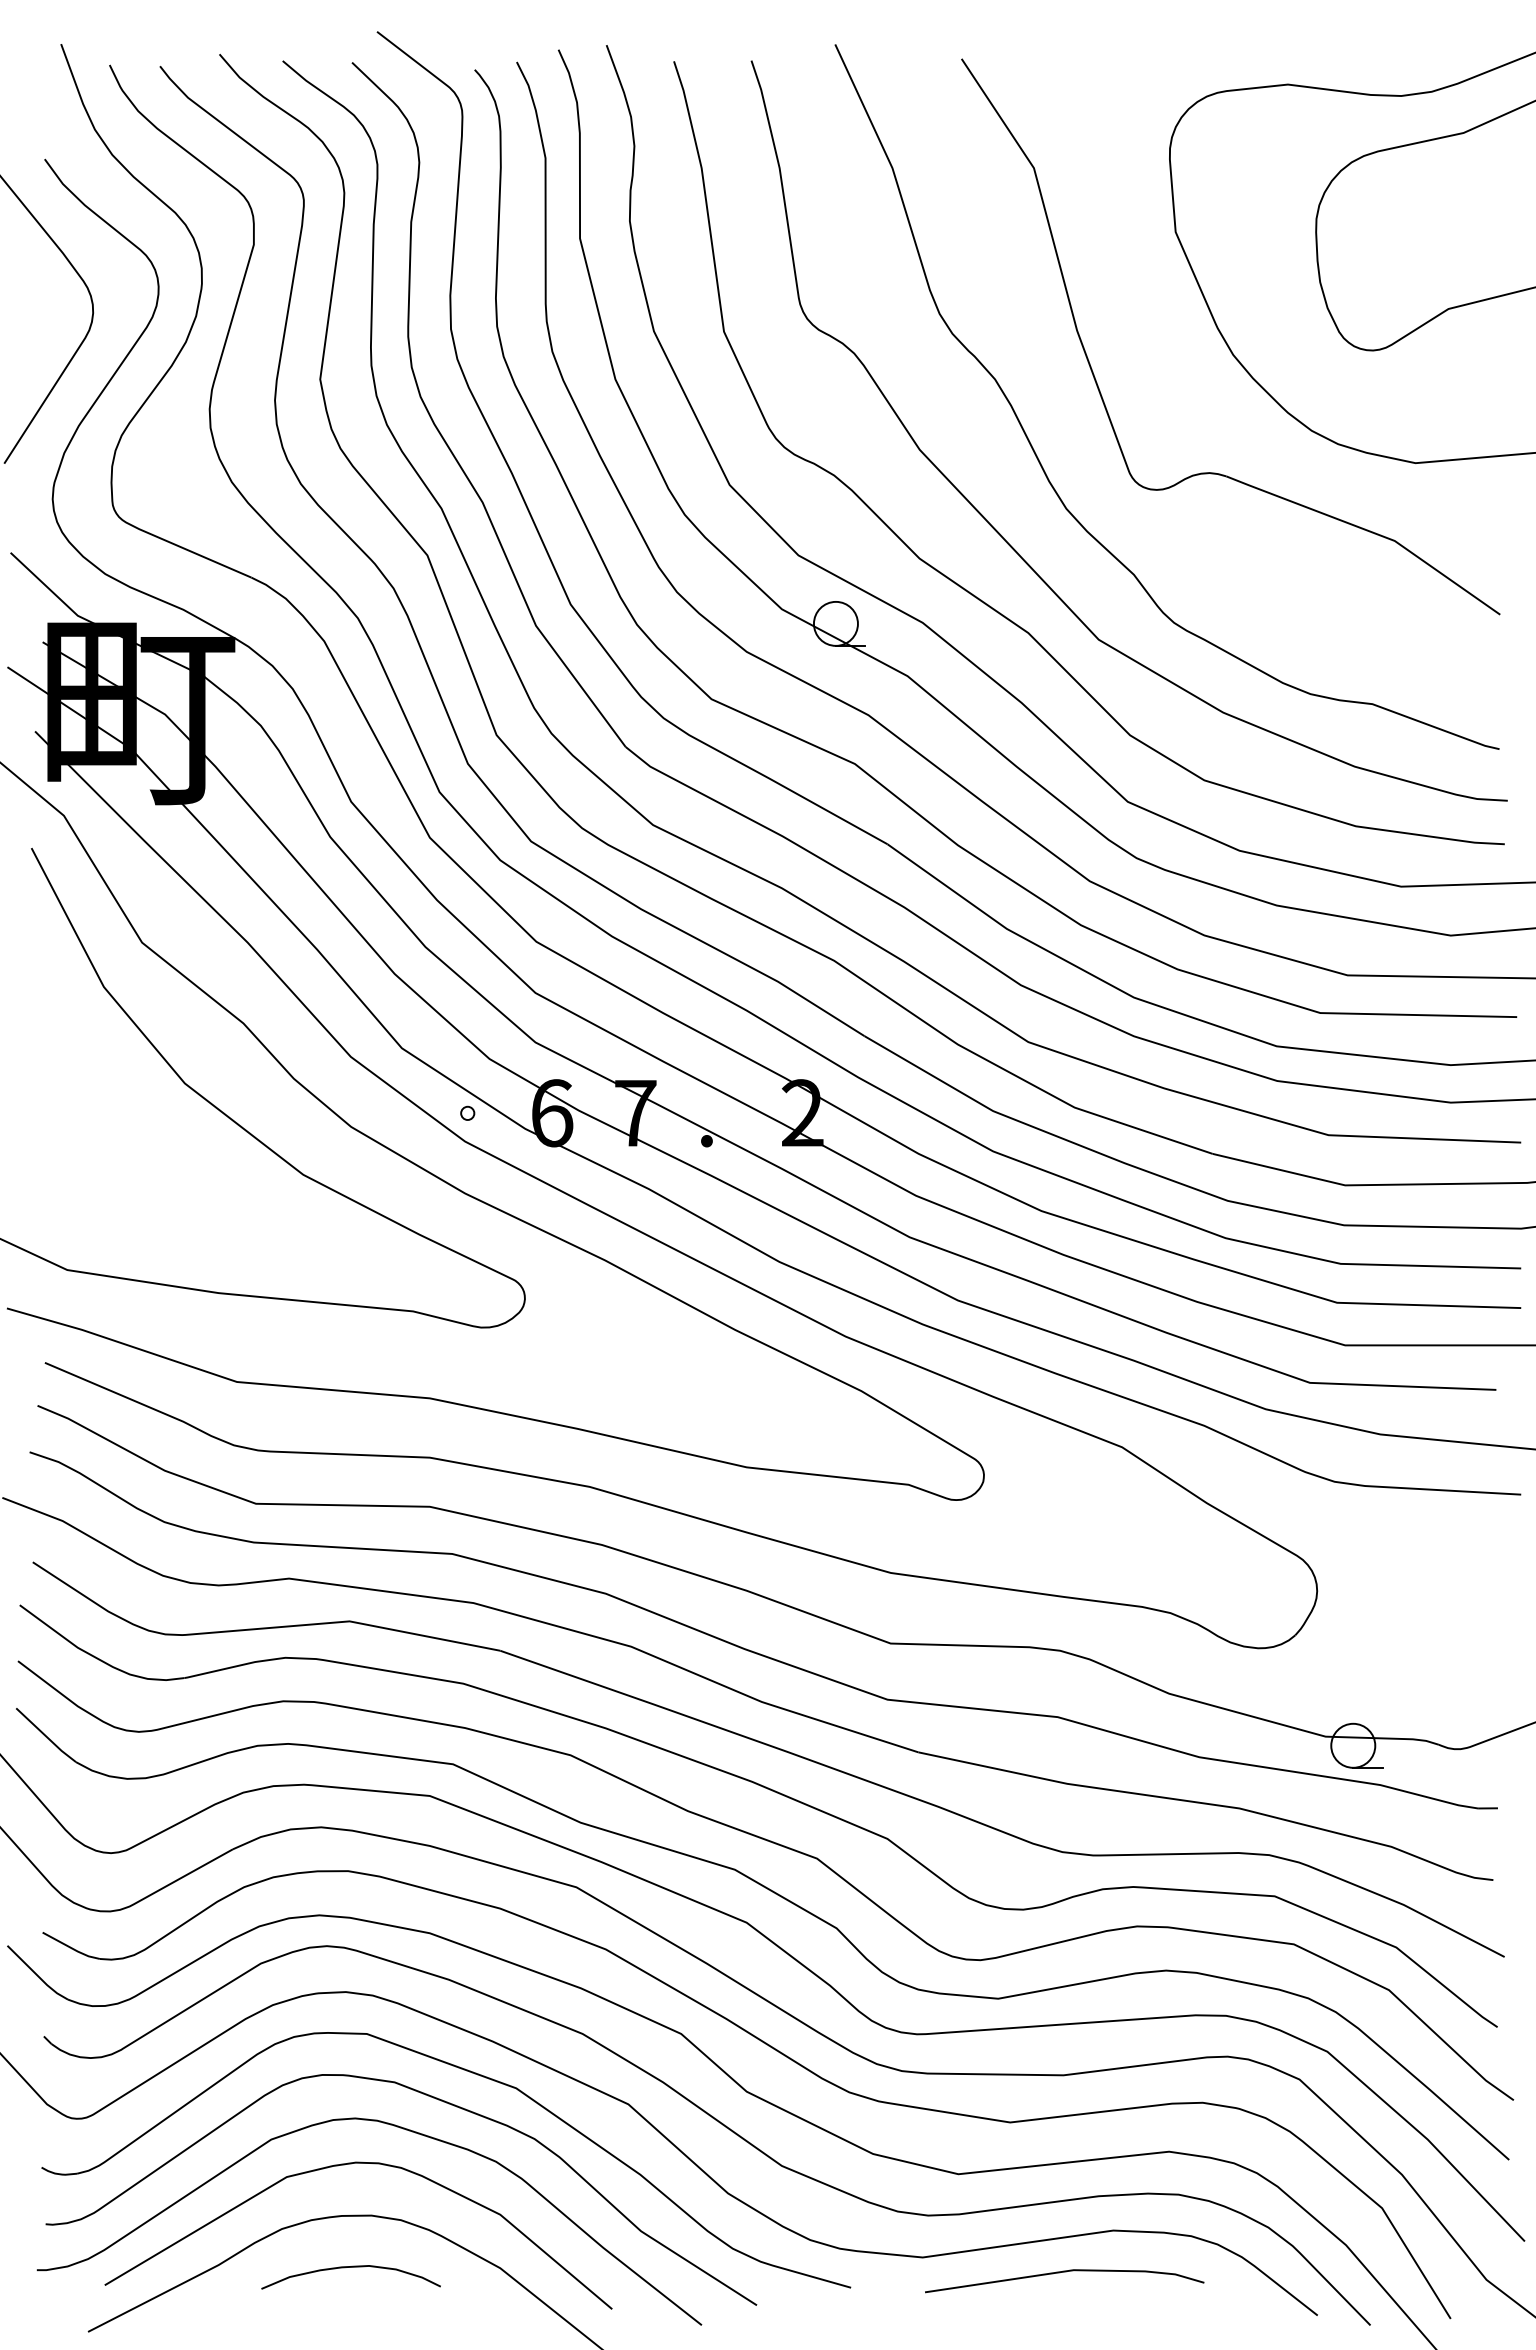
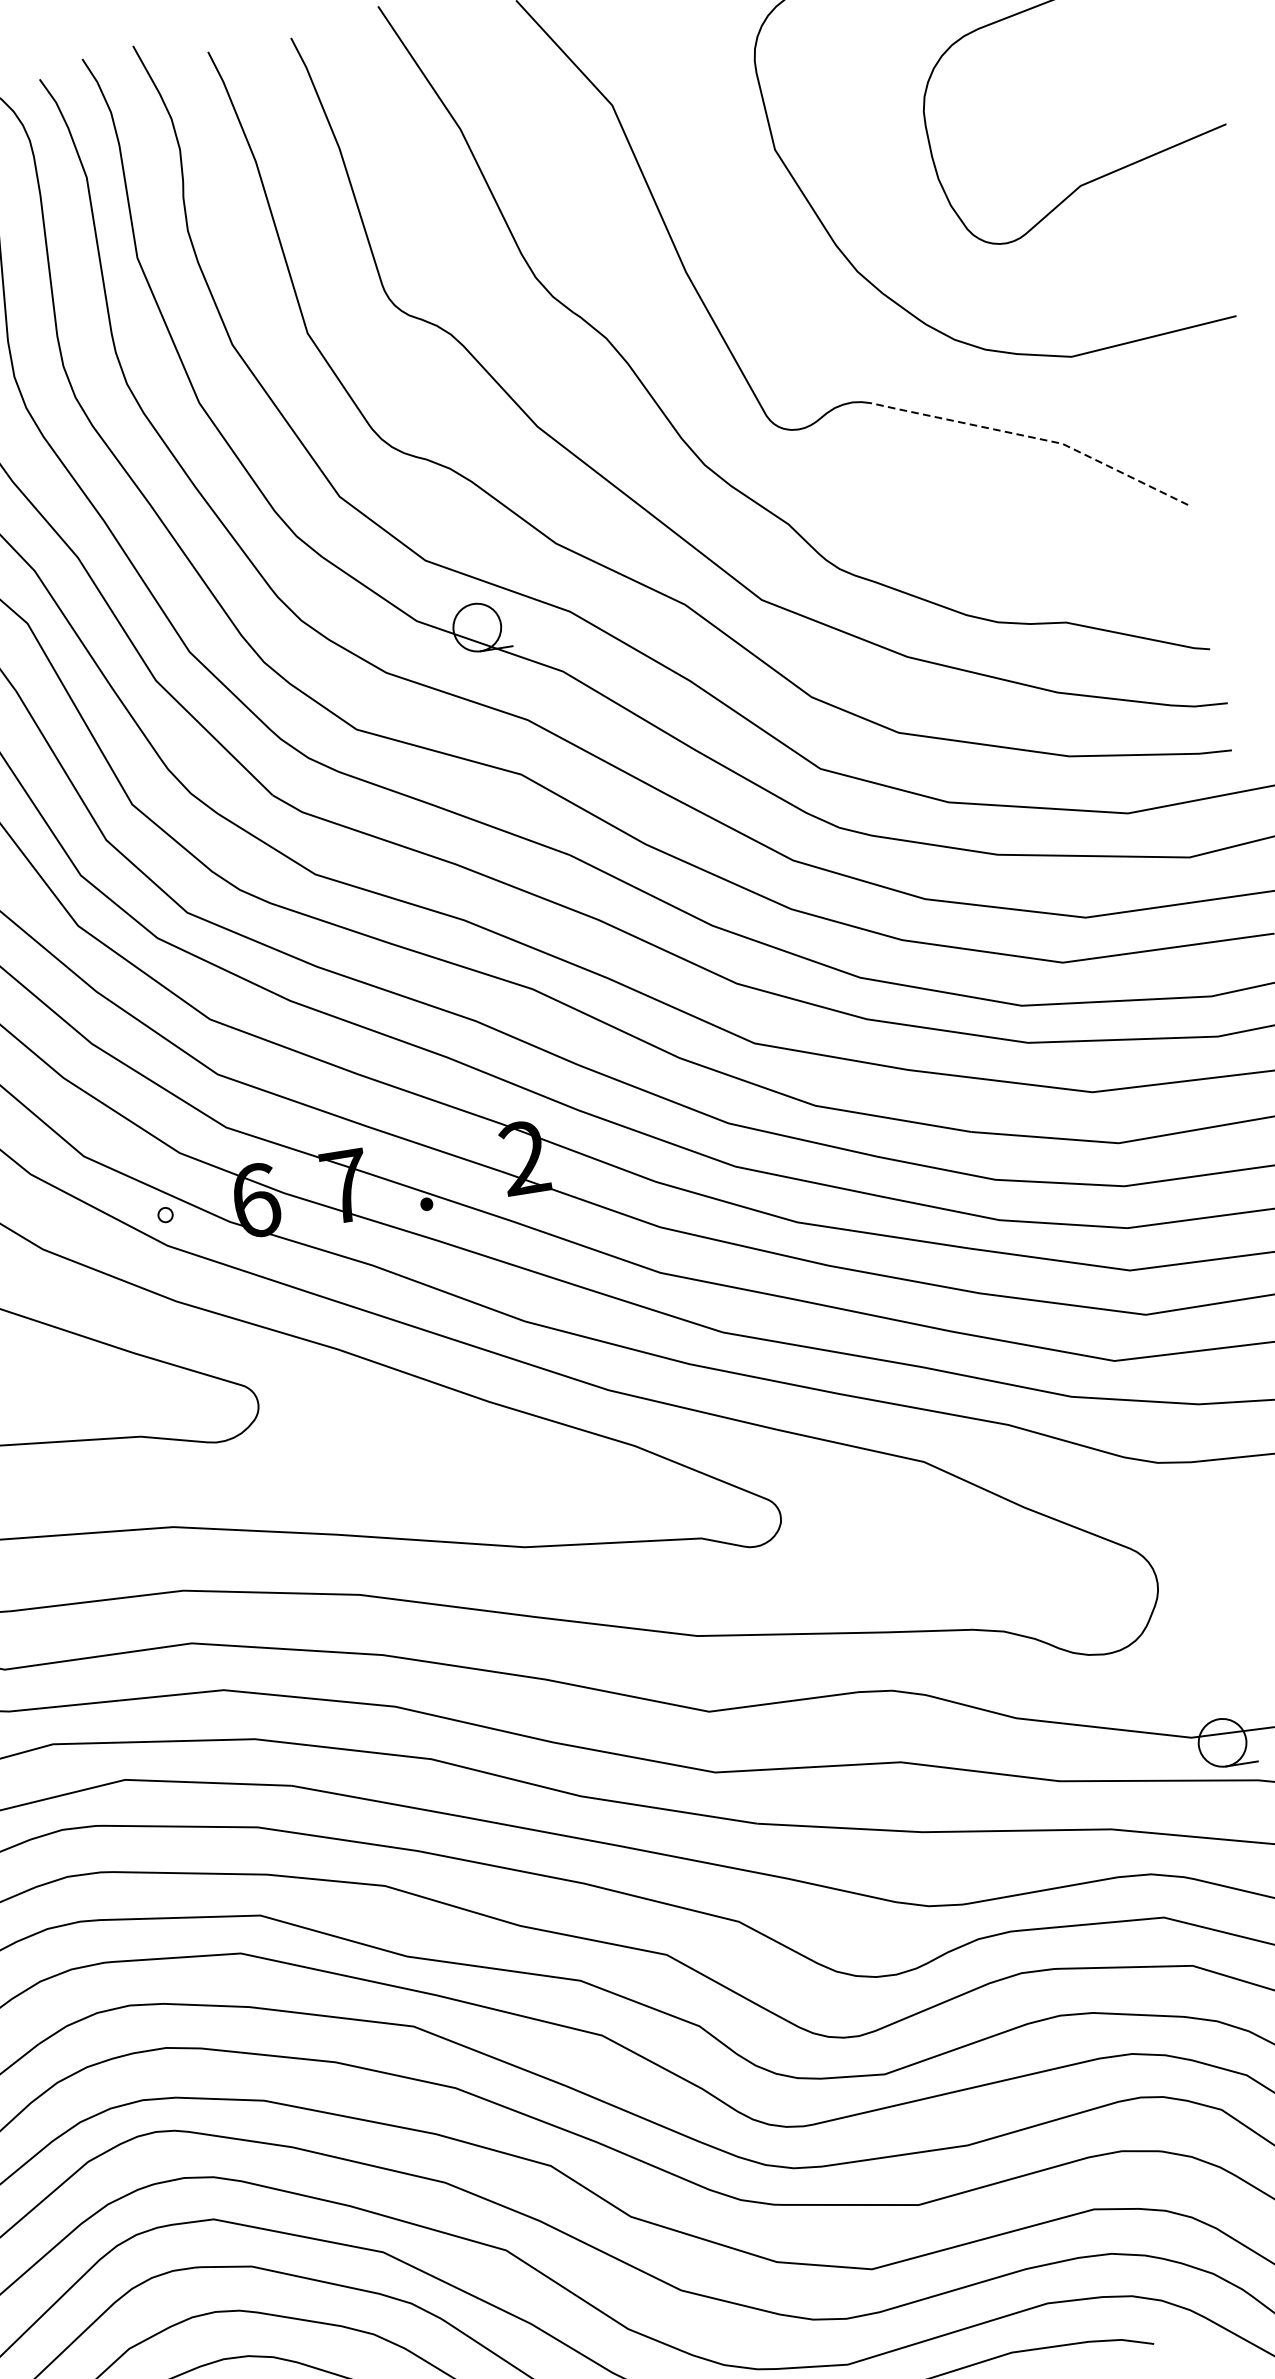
line: (1370, 531) -> (1034, 437), solid -> dashed

